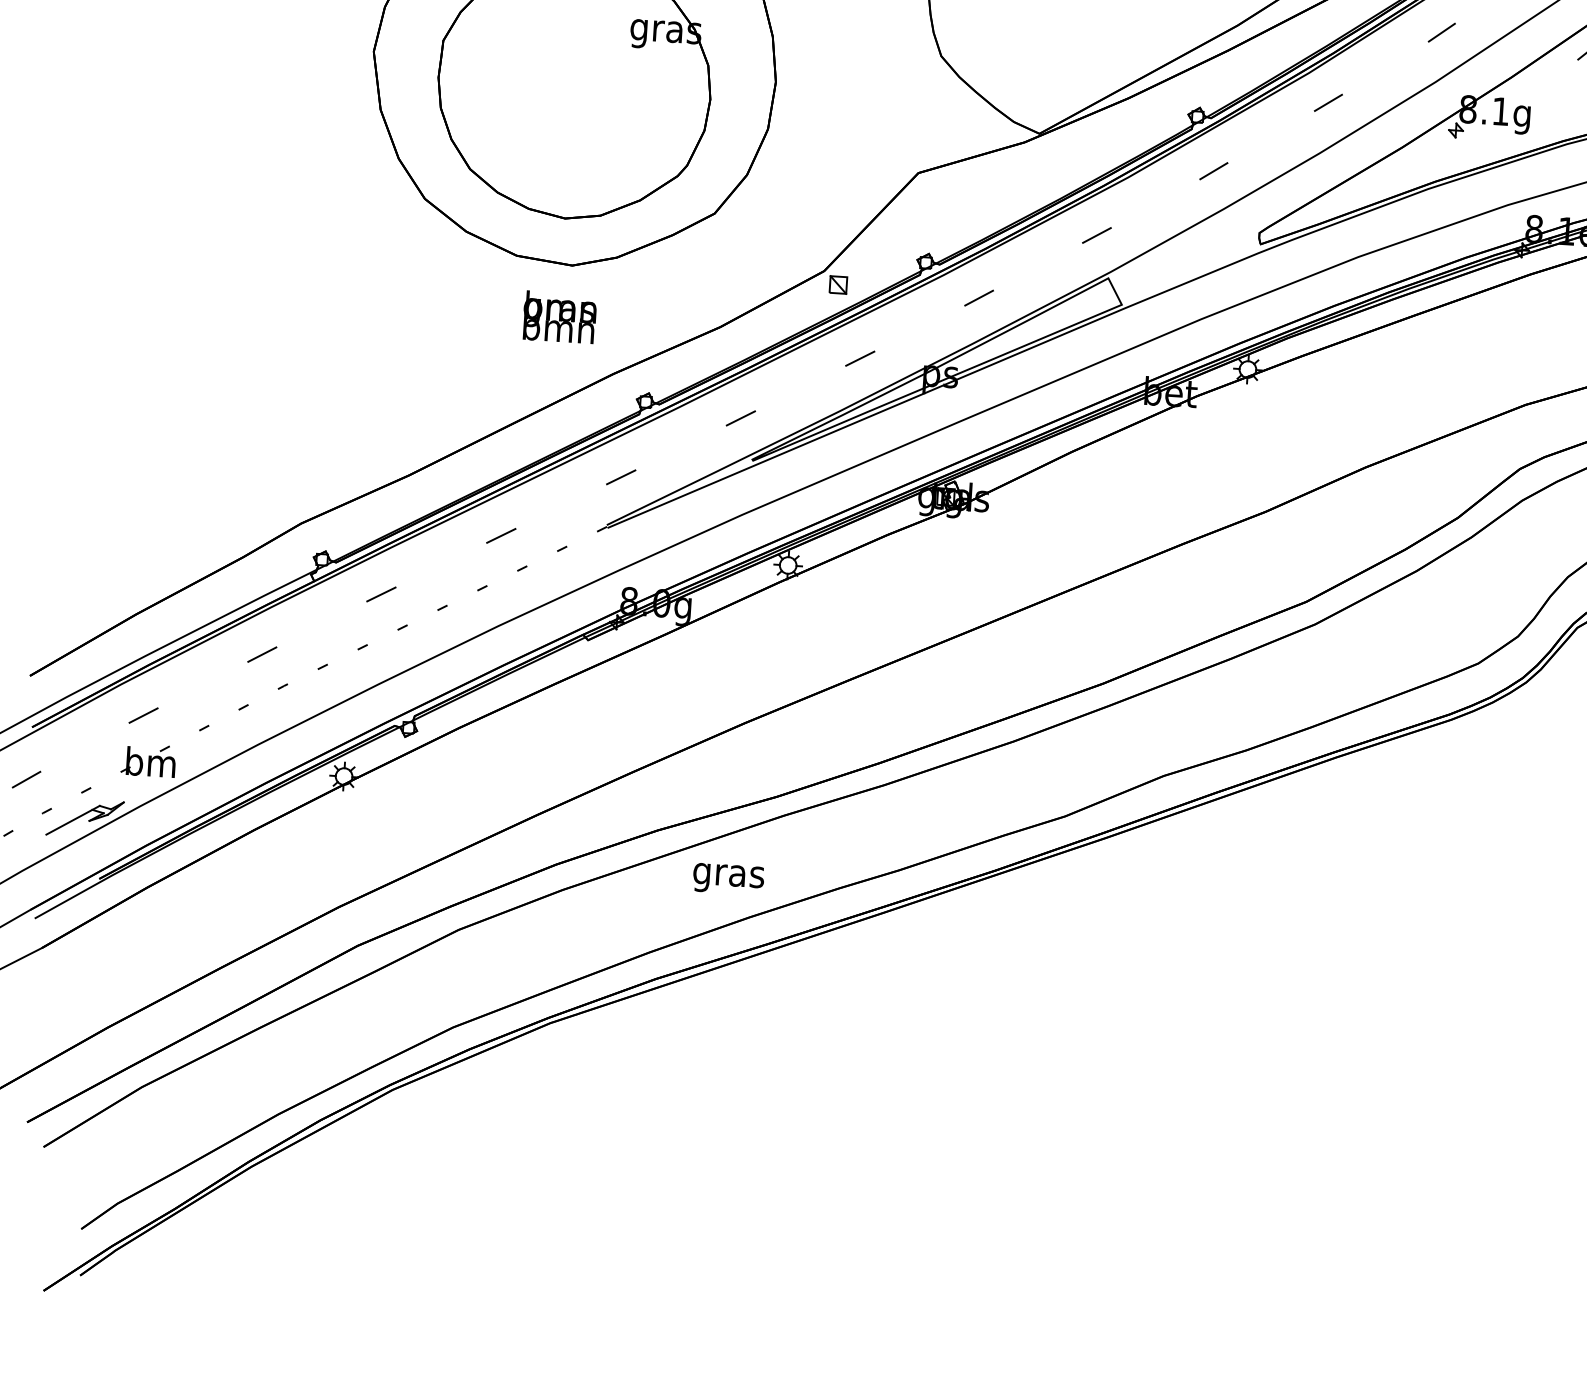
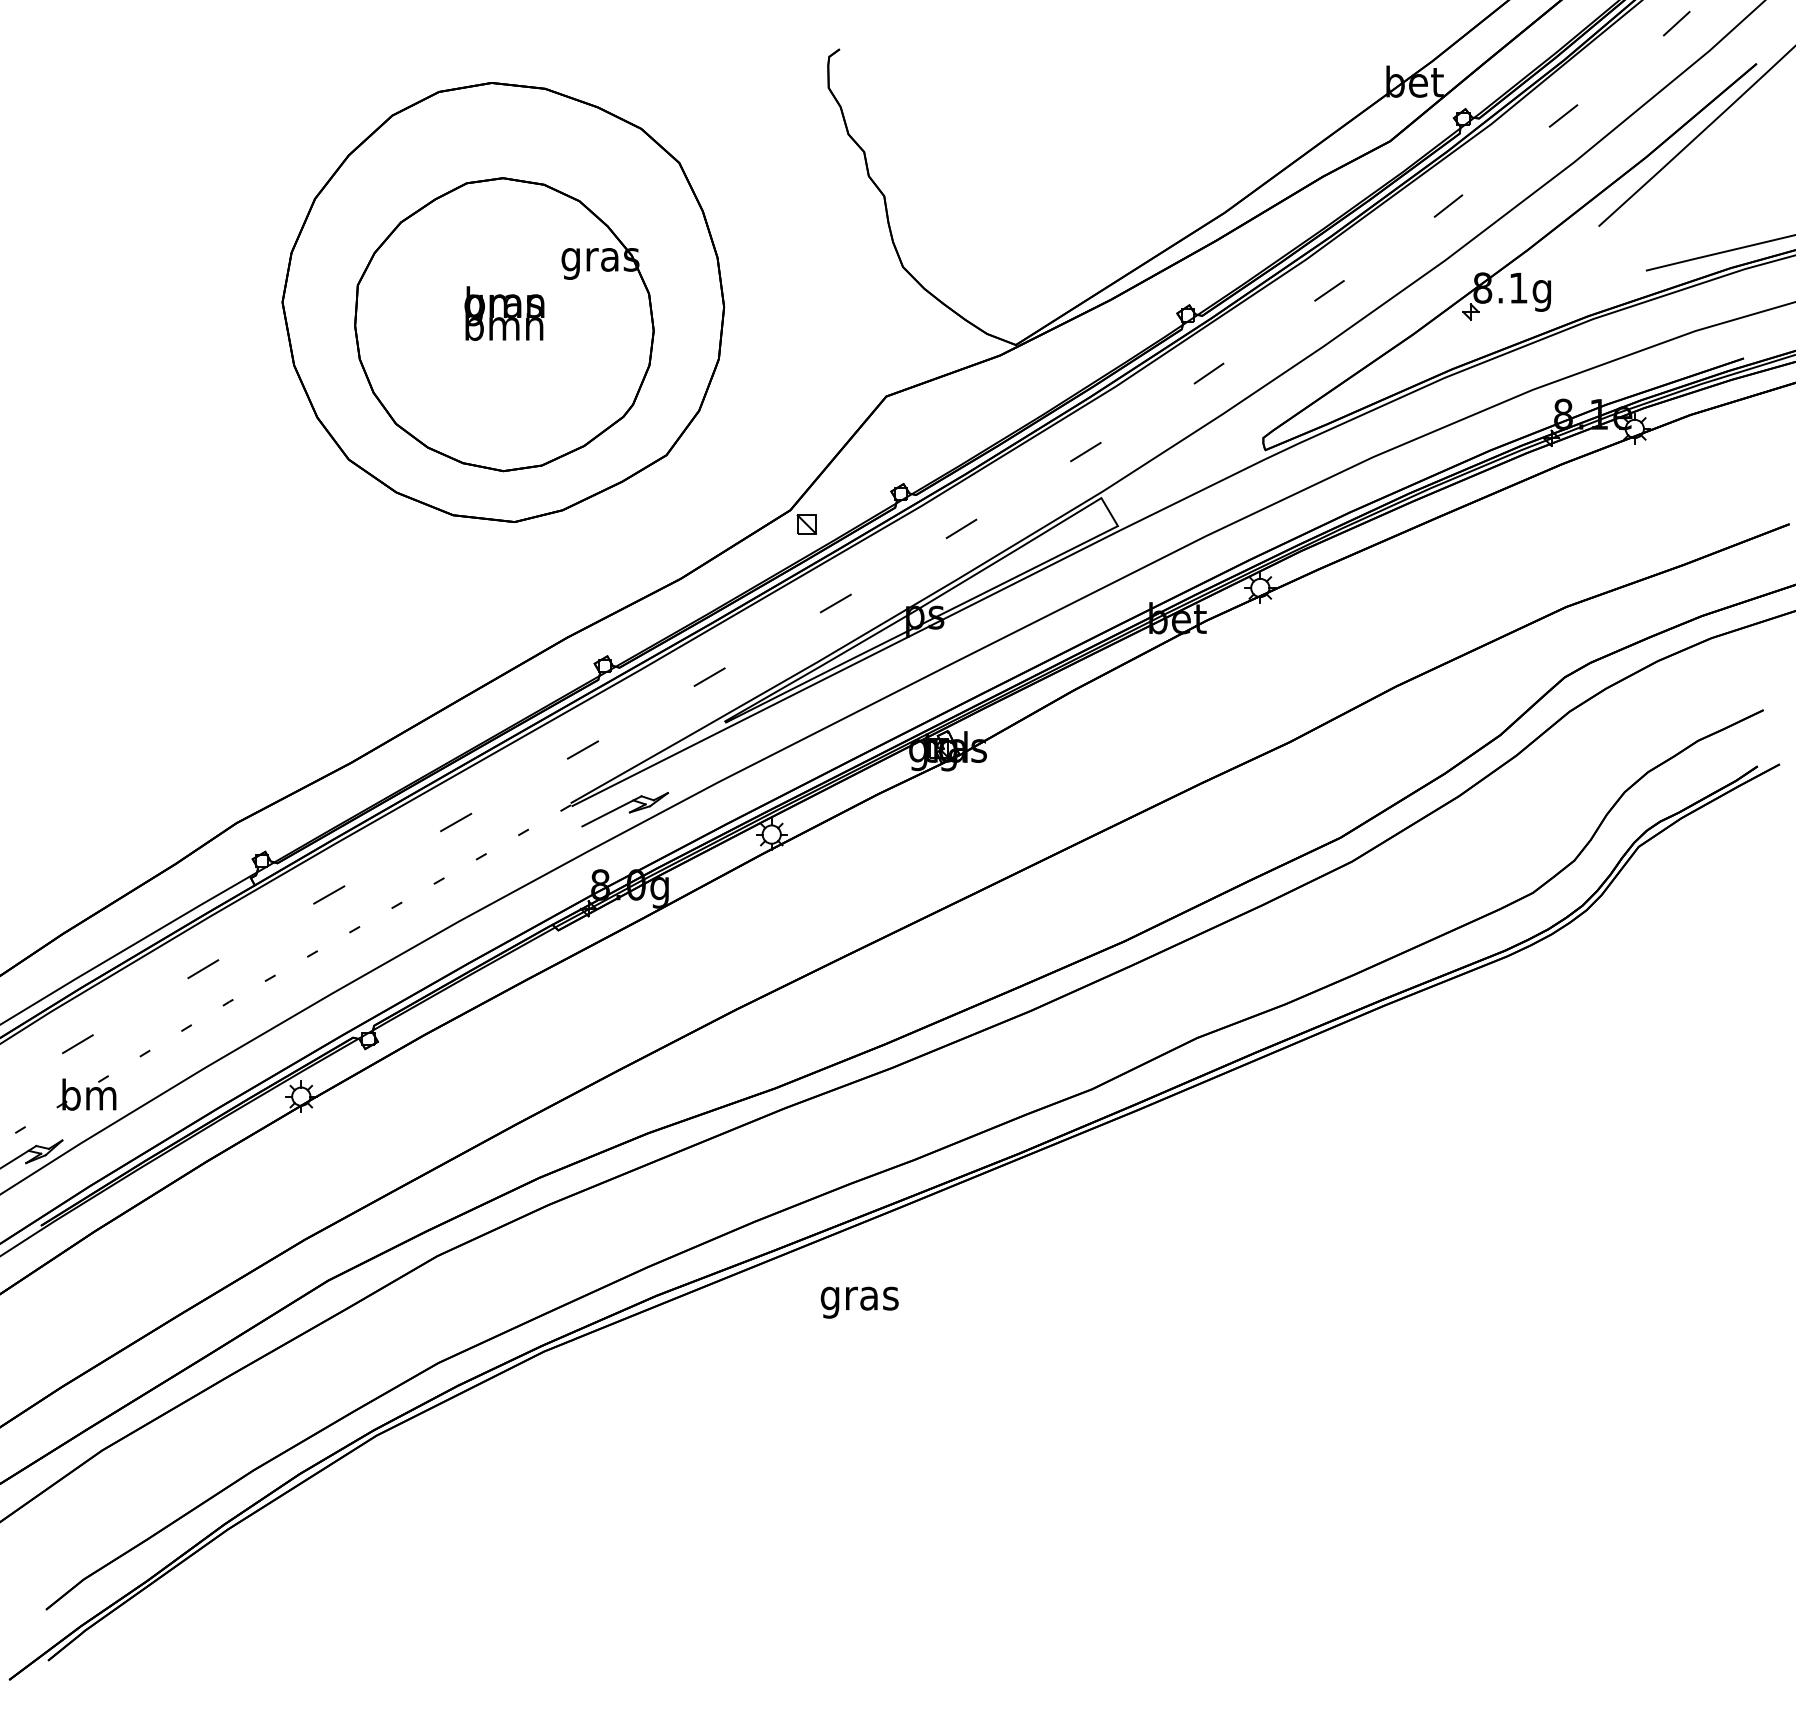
text: (559, 317) -> (504, 313), moved
part: (656, 534) -> (625, 809), added
text: (728, 879) -> (859, 1302), moved

